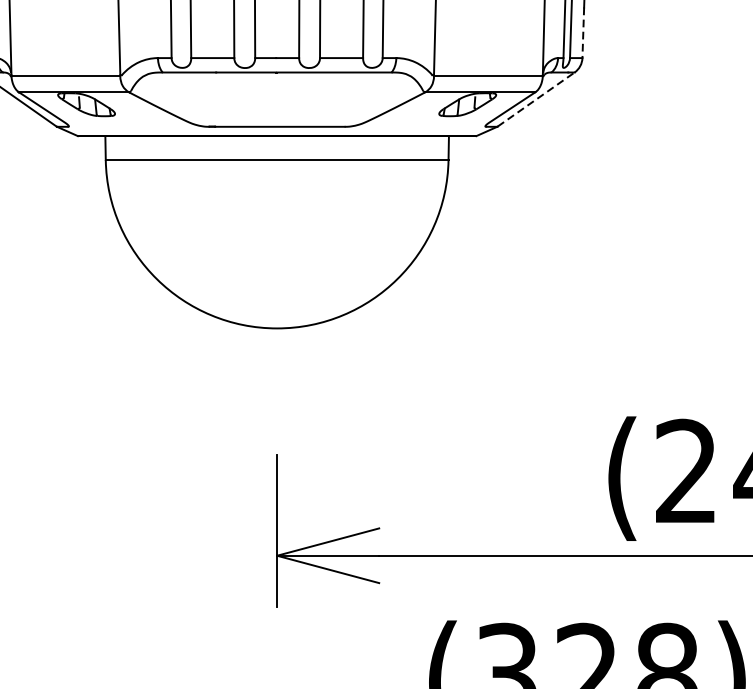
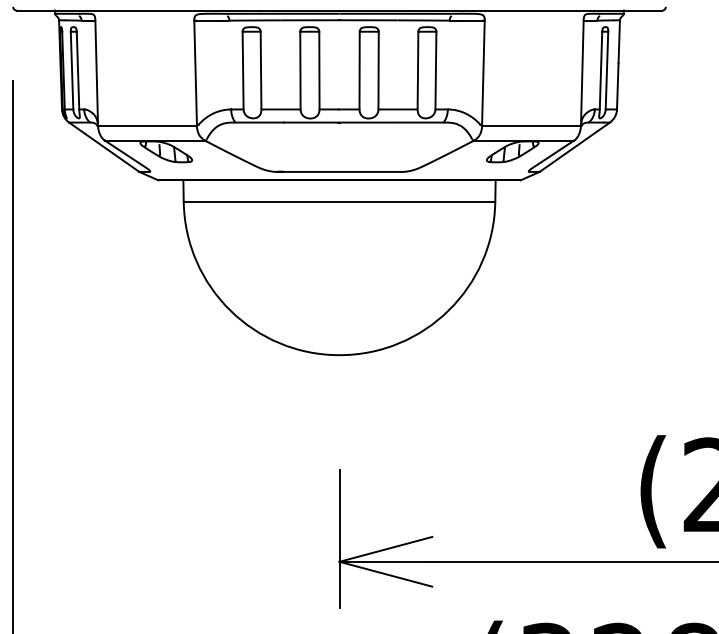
line: (582, 32) -> (617, 86), dashed -> solid
line: (535, 99) -> (574, 147), dashed -> solid

